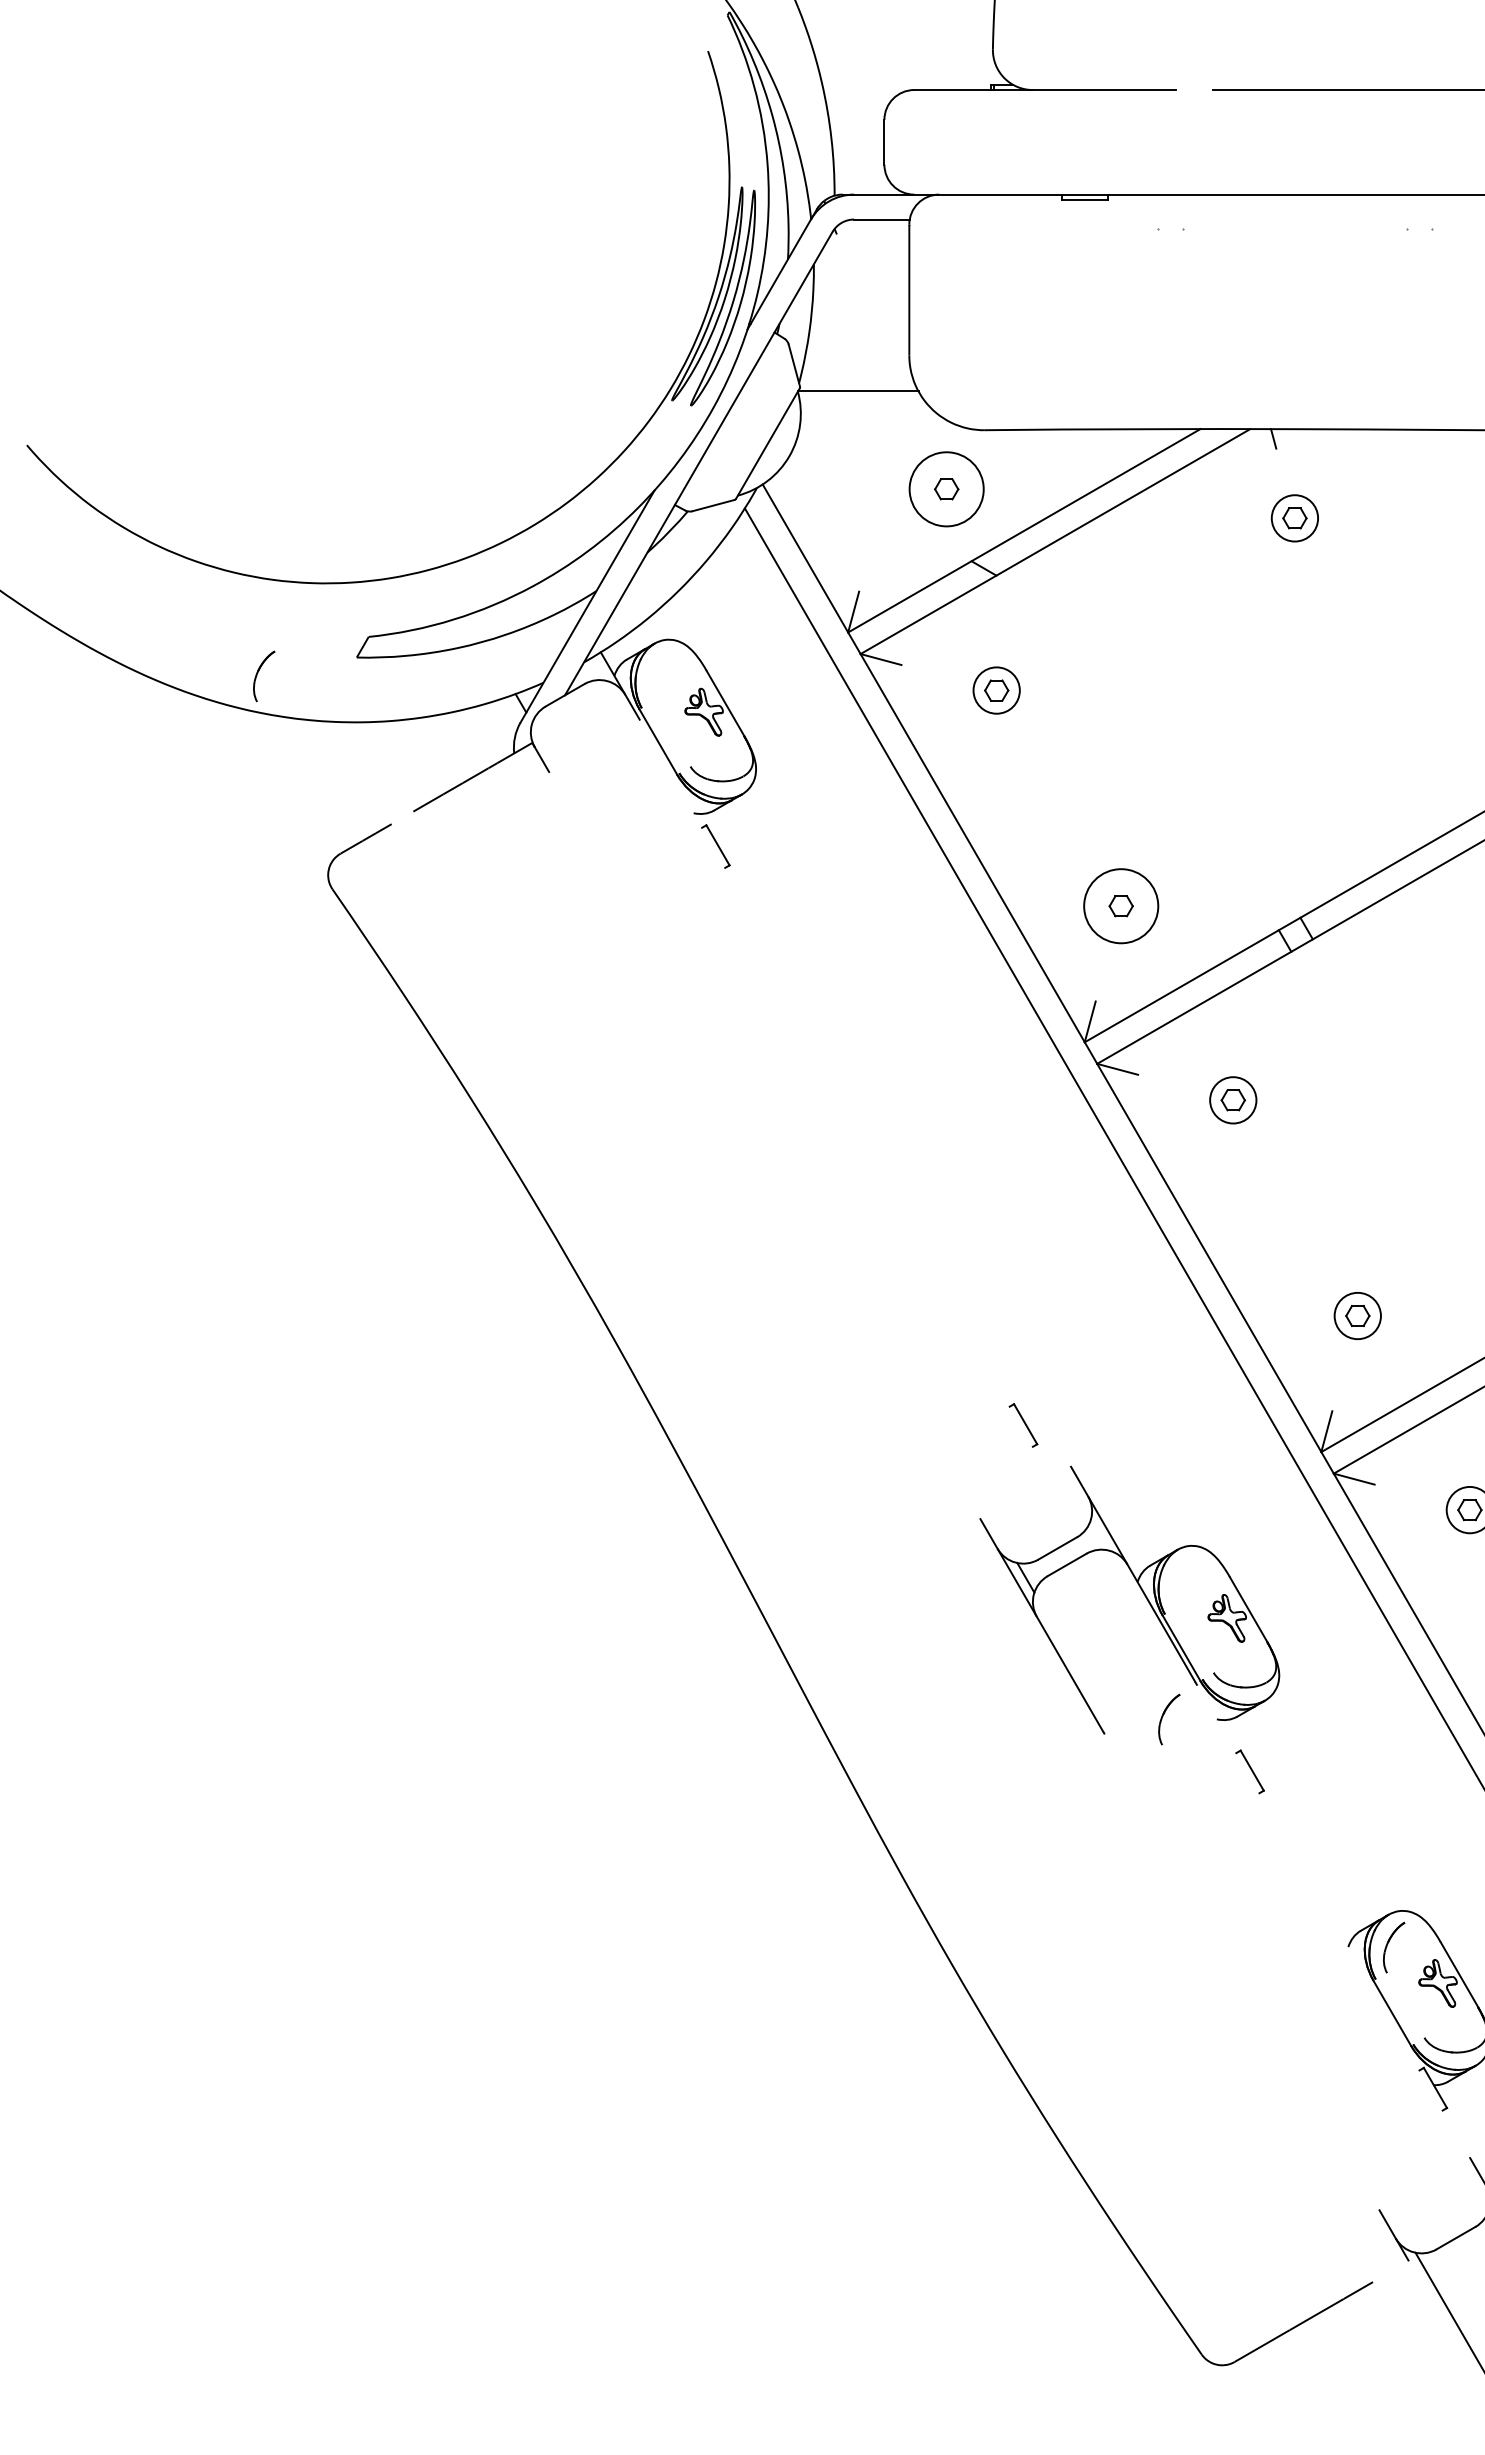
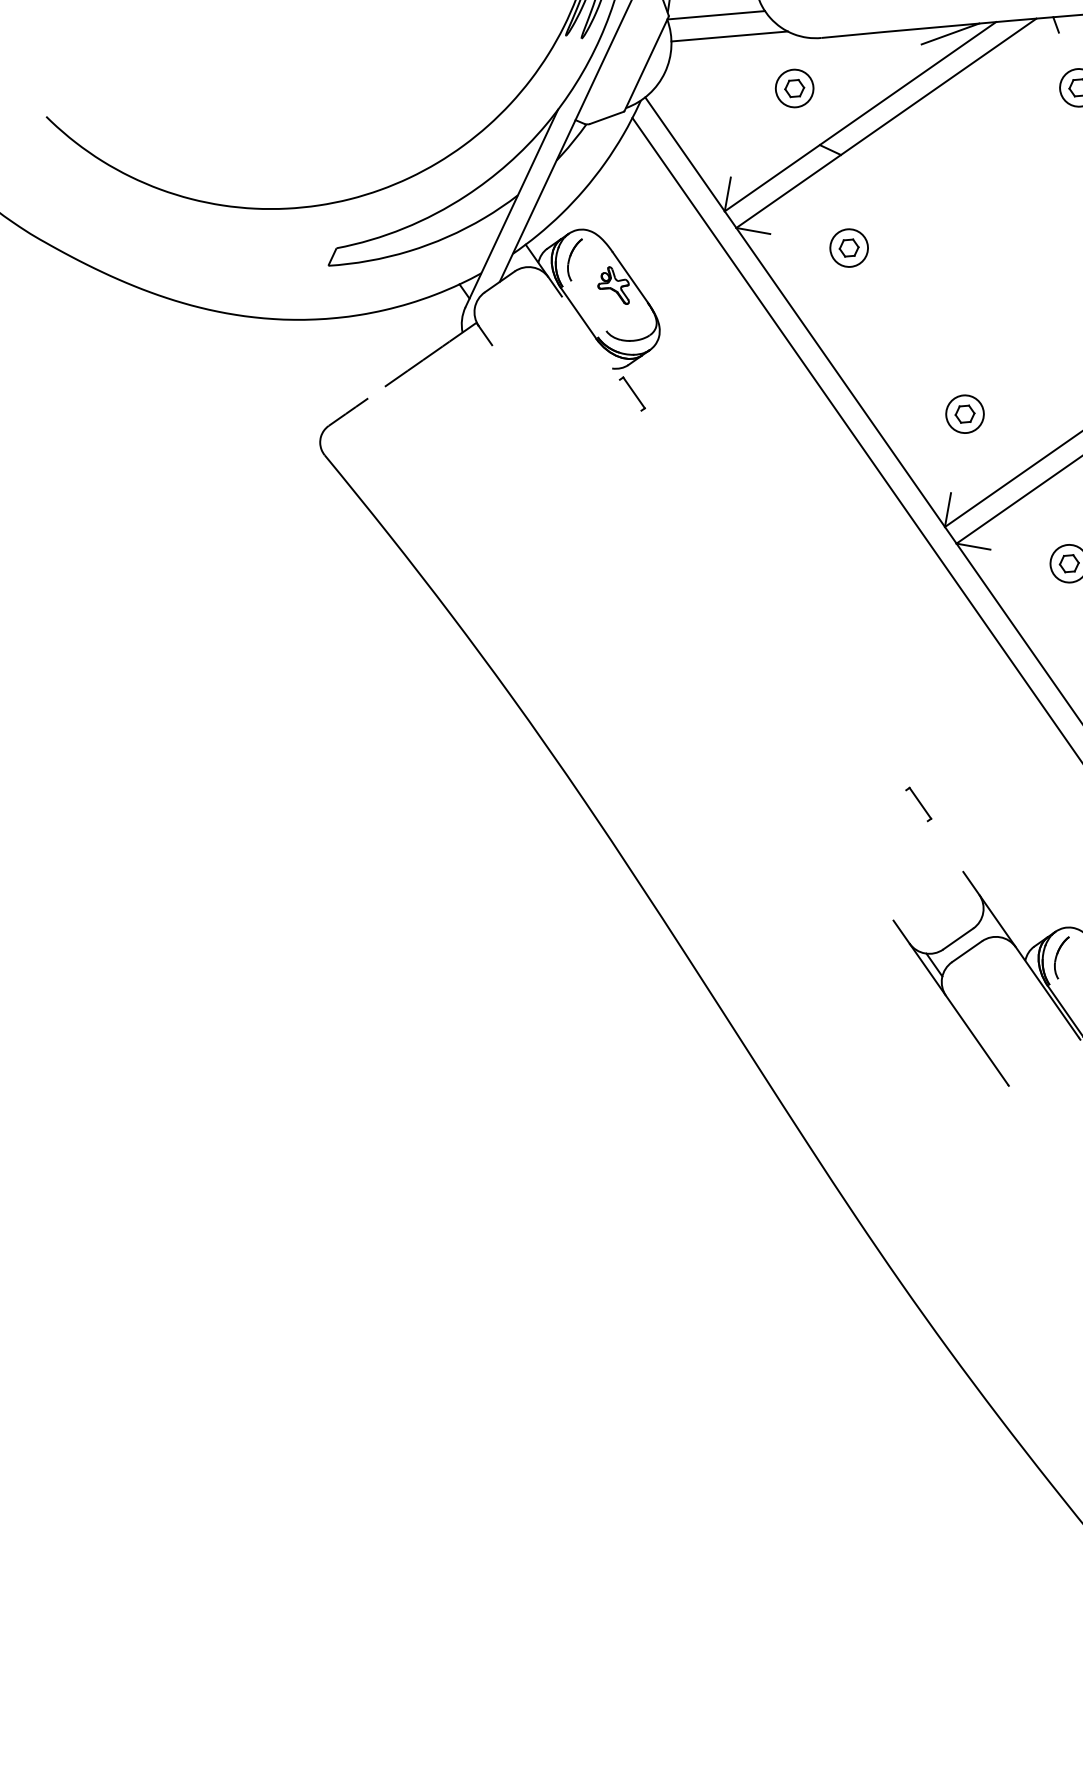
line: (872, 418) -> (729, 36), added
line: (1142, 438) -> (949, 33), added
circle: (946, 489) -> (794, 88), size x0.62
part: (258, 673) -> (570, 258), moved
circle: (1121, 906) -> (965, 414), size x0.62
part: (1023, 1425) -> (918, 804), moved
part: (1163, 1716) -> (1057, 955), moved

